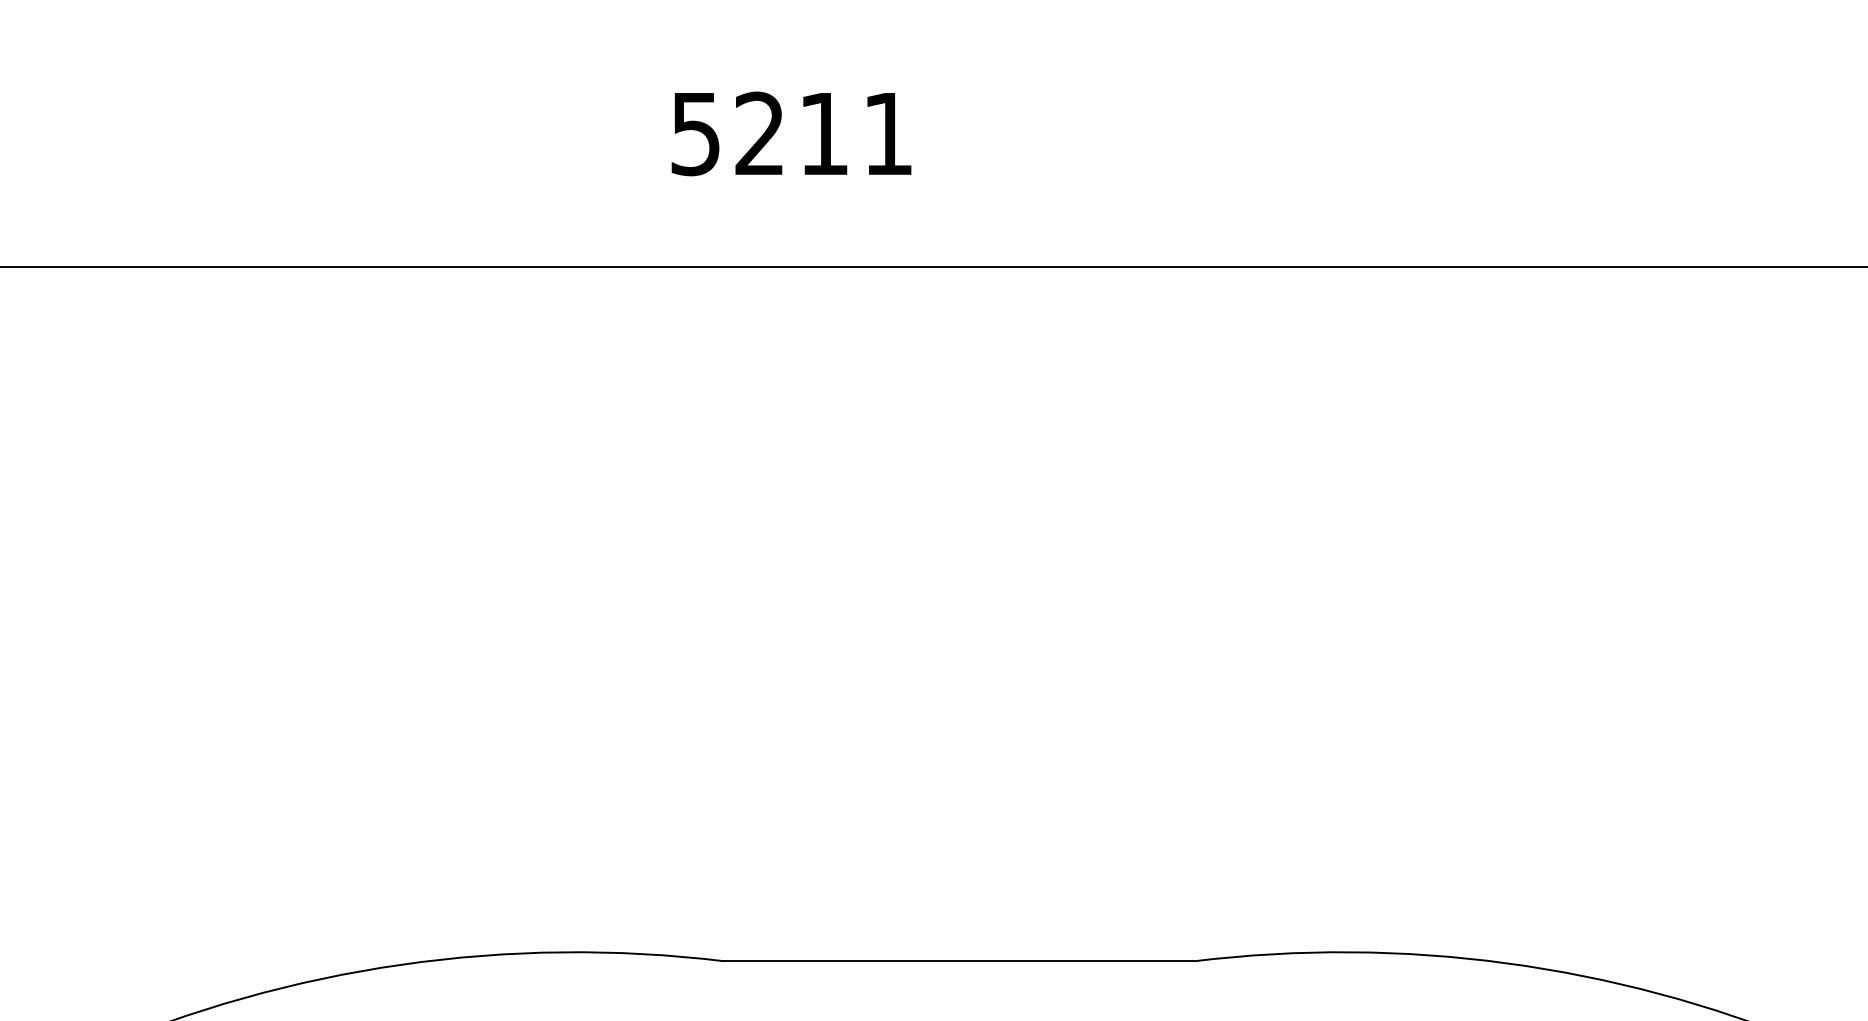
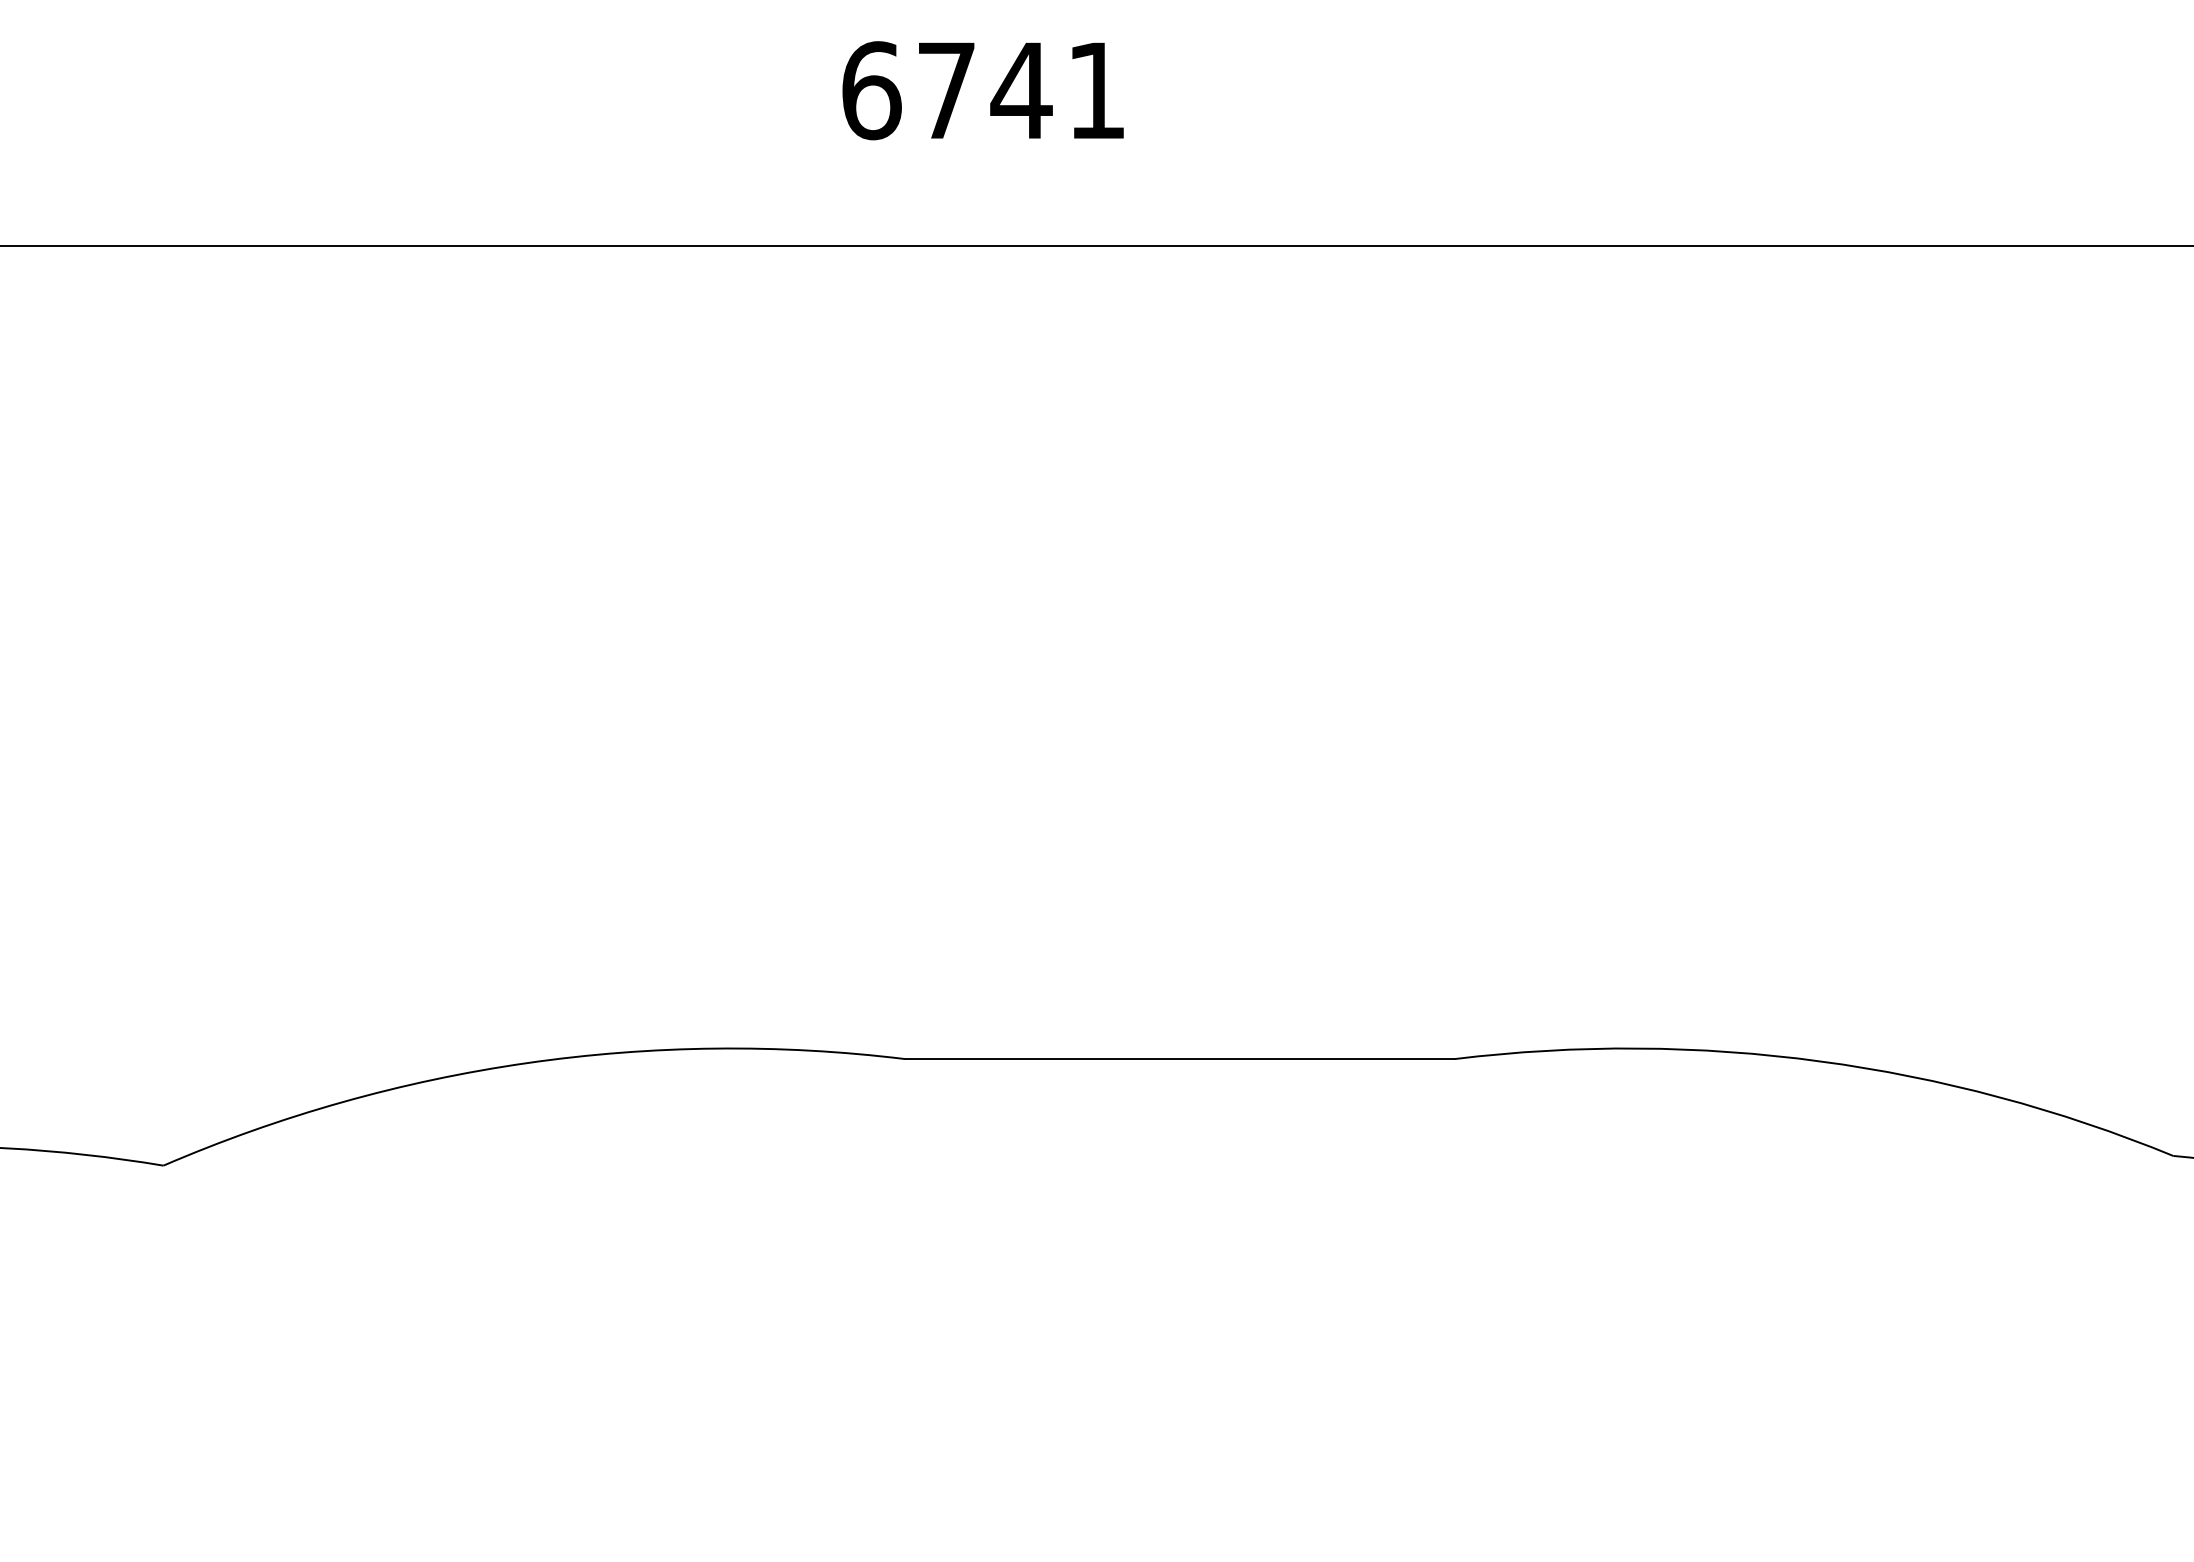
text: (760, 133) -> (947, 90), 5211 -> 6741

